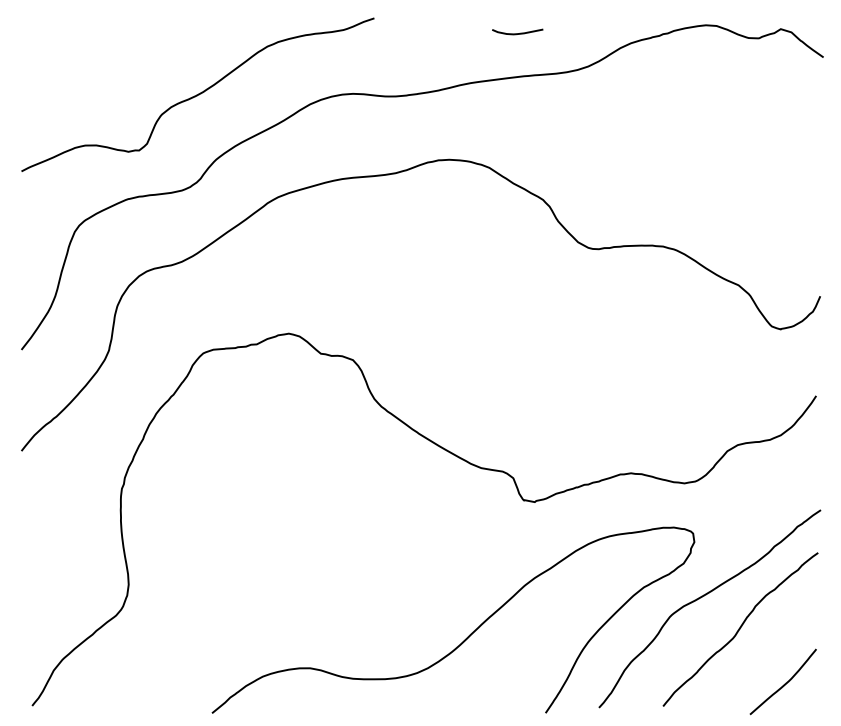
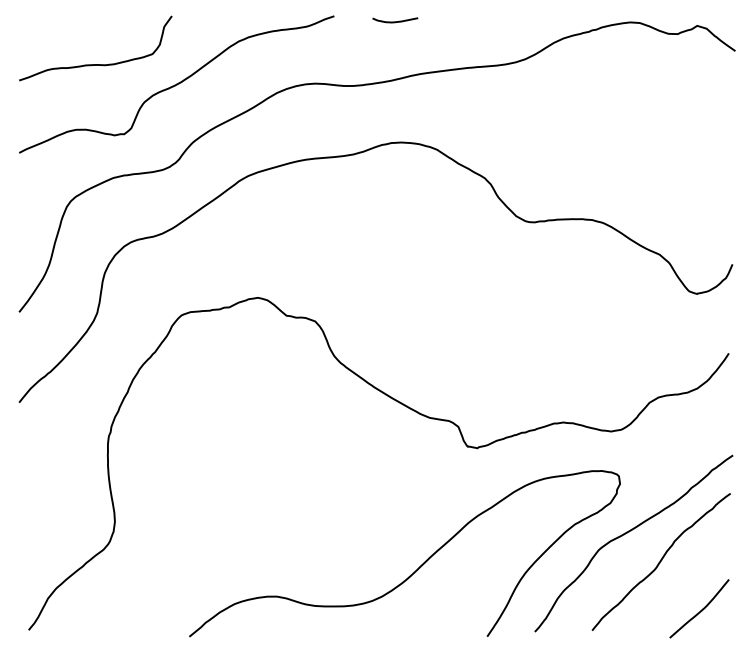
curve: (517, 33) -> (395, 21), moved
curve: (107, 72) -> (95, 64), added

